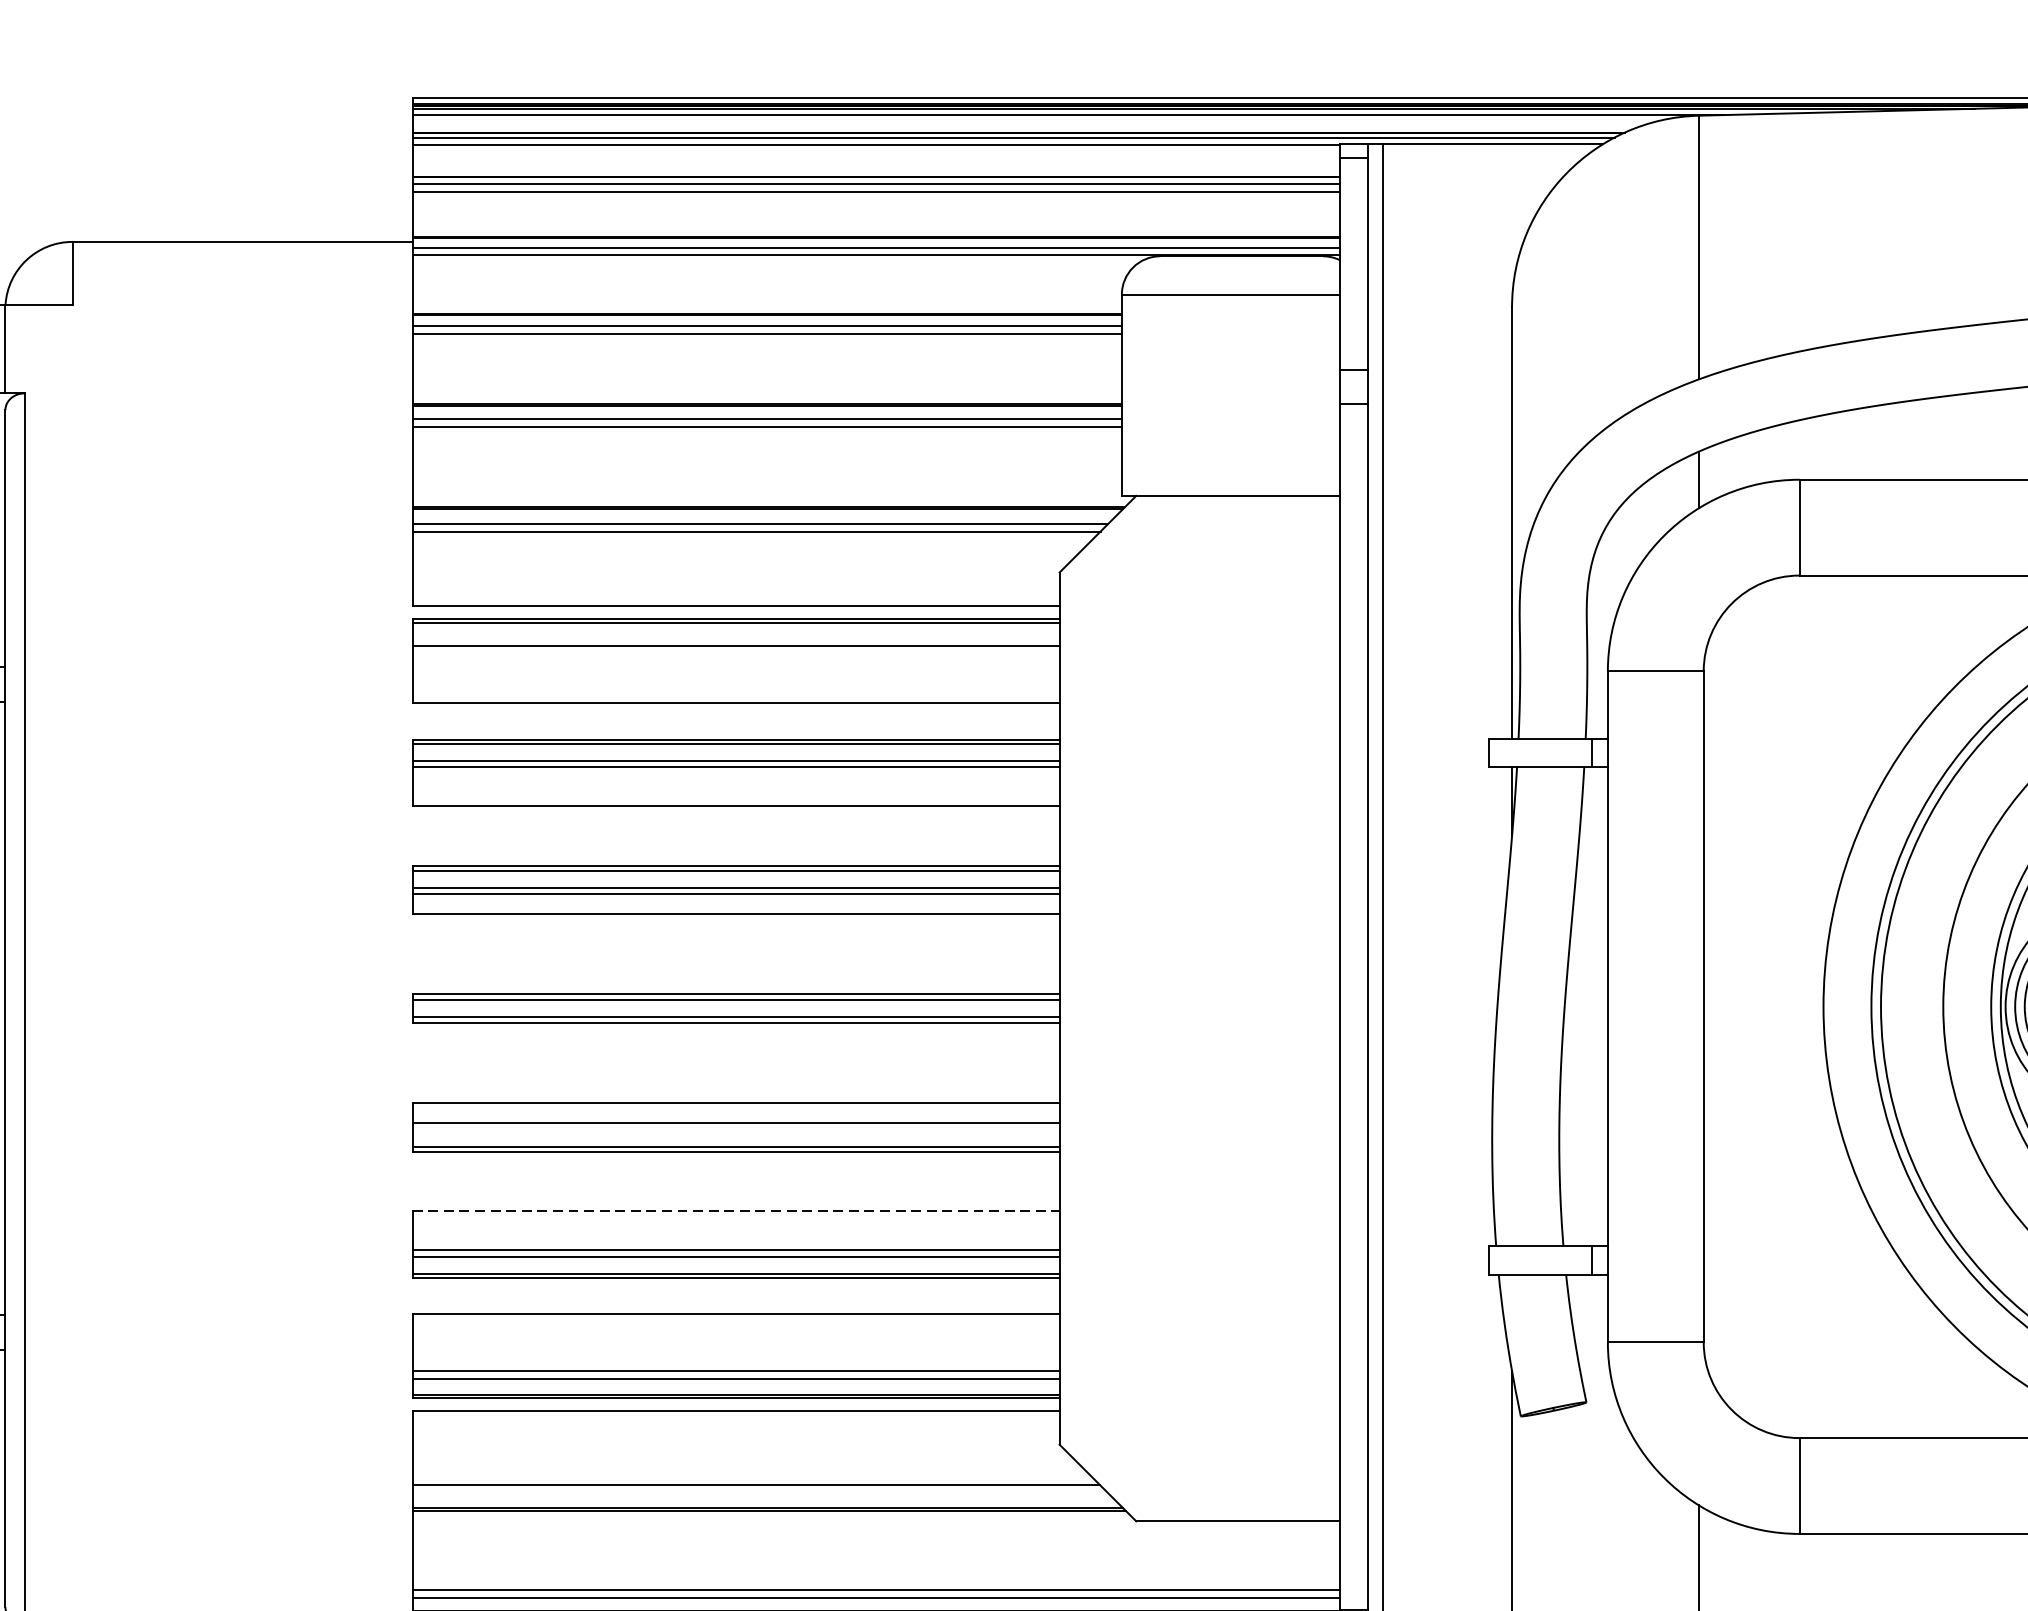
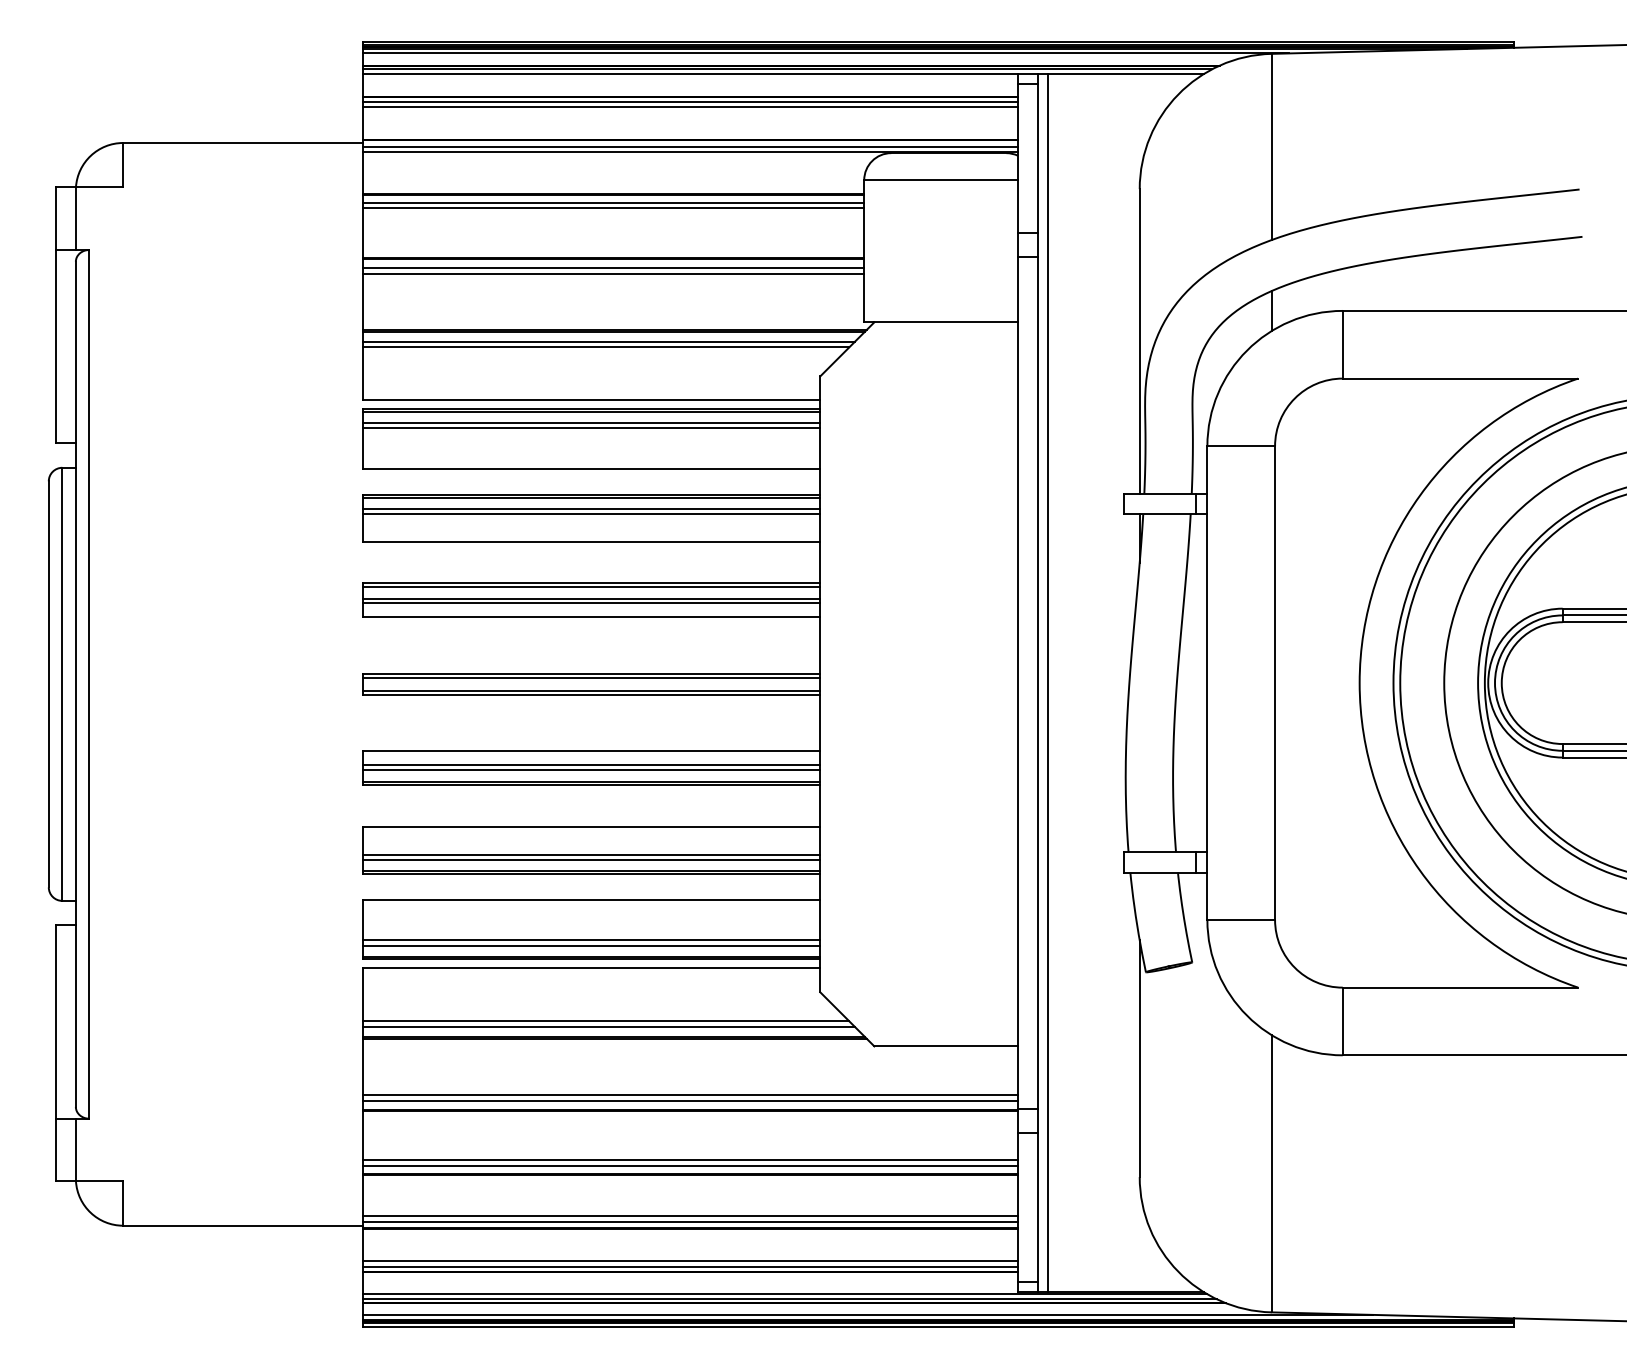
line: (735, 639) -> (591, 423), added
line: (735, 1130) -> (591, 770), added
line: (737, 1211) -> (592, 827), dashed -> solid
line: (759, 1493) -> (608, 1026), added

